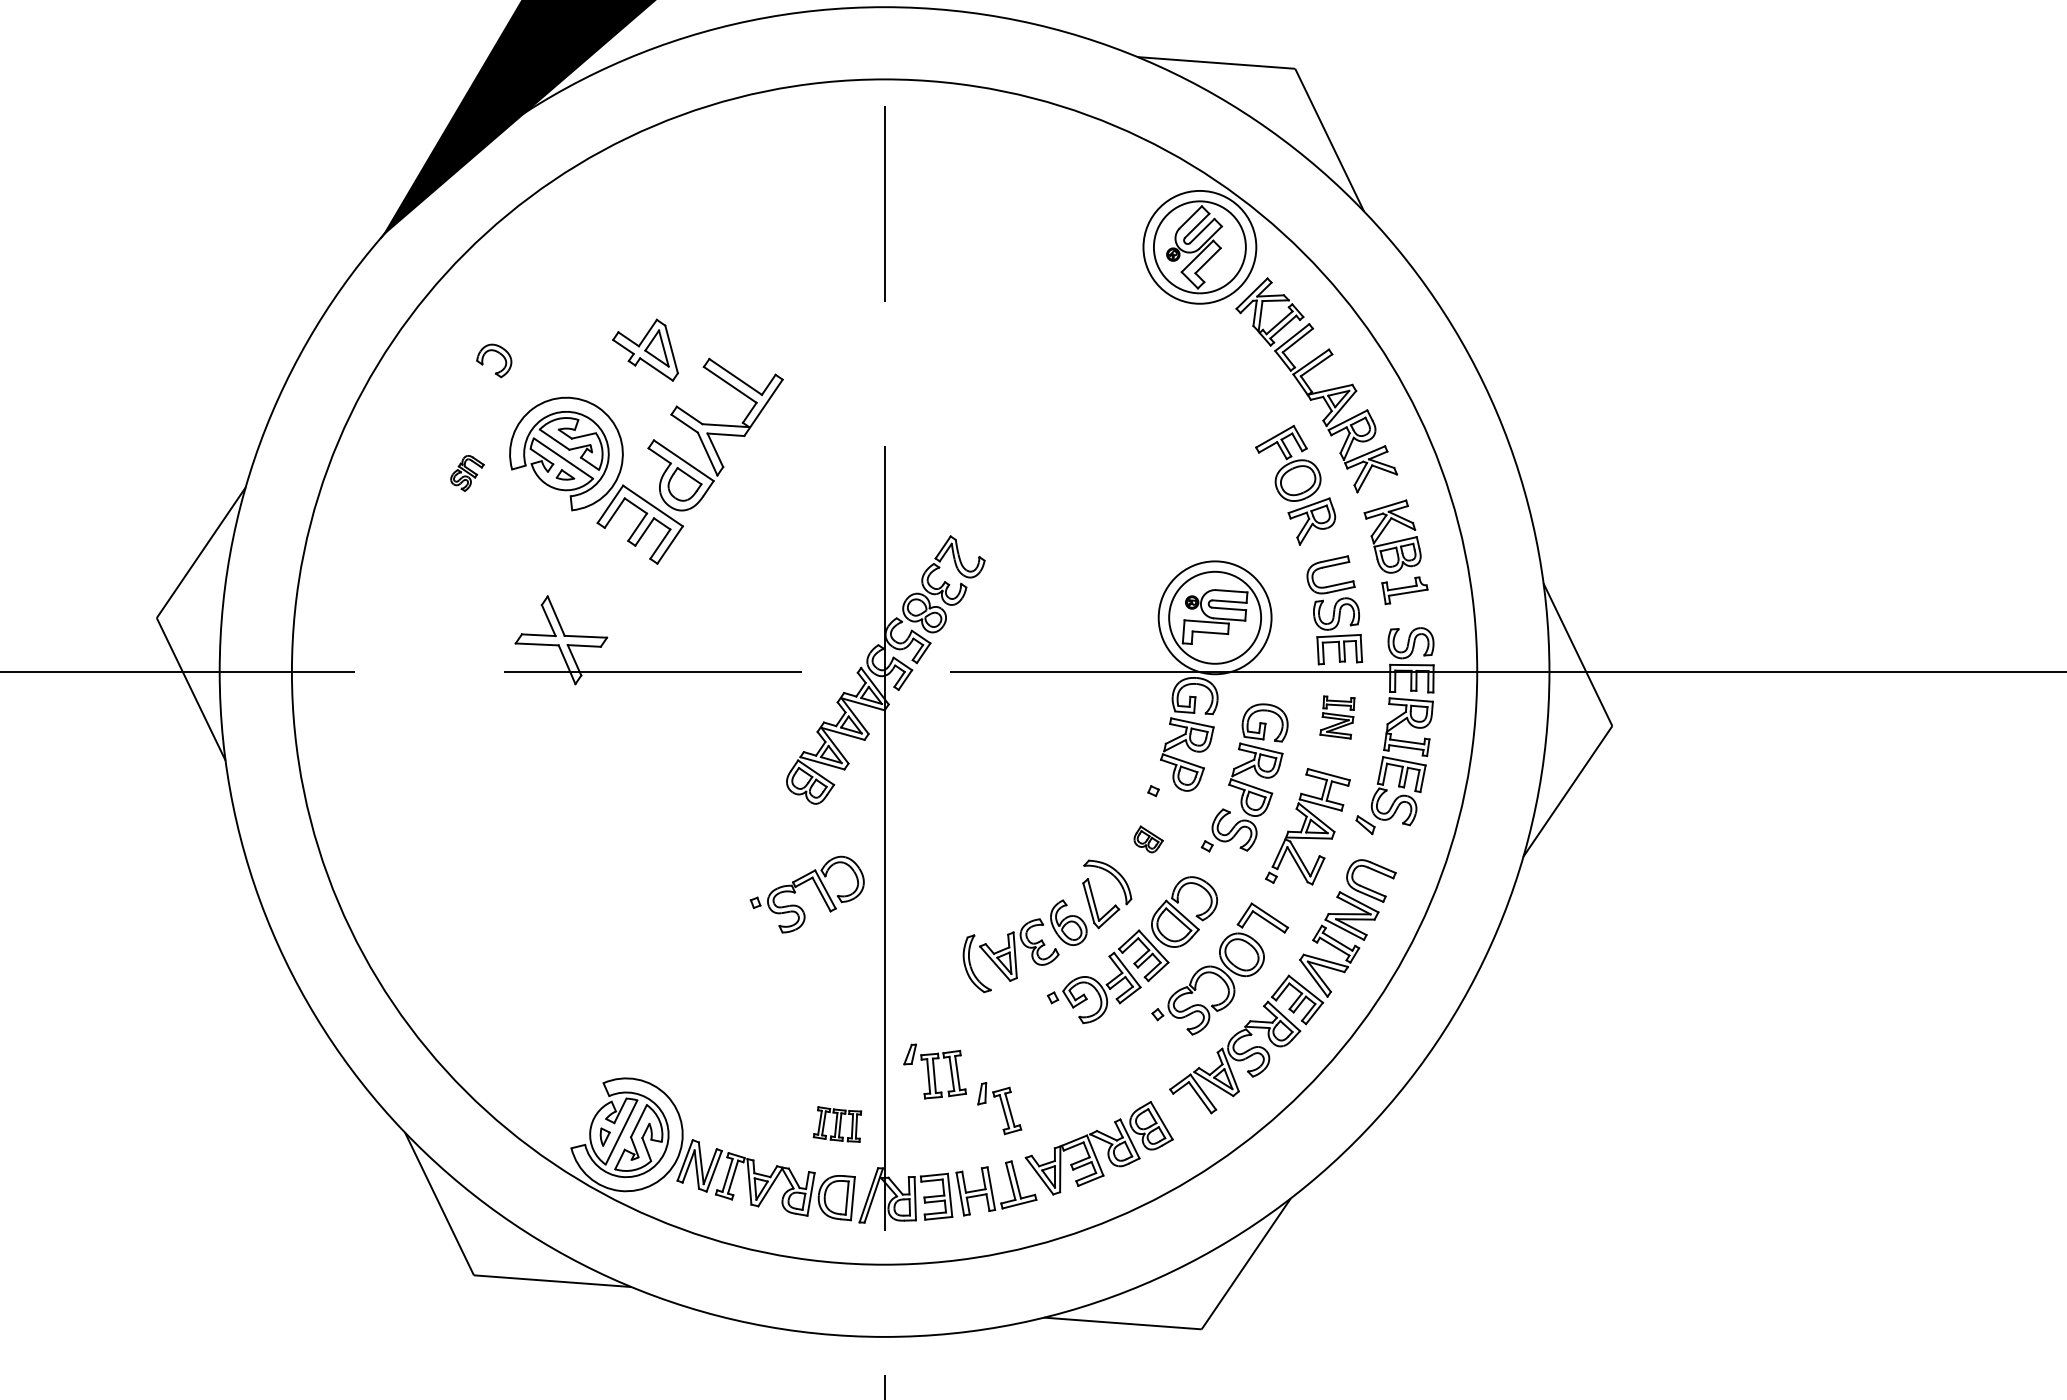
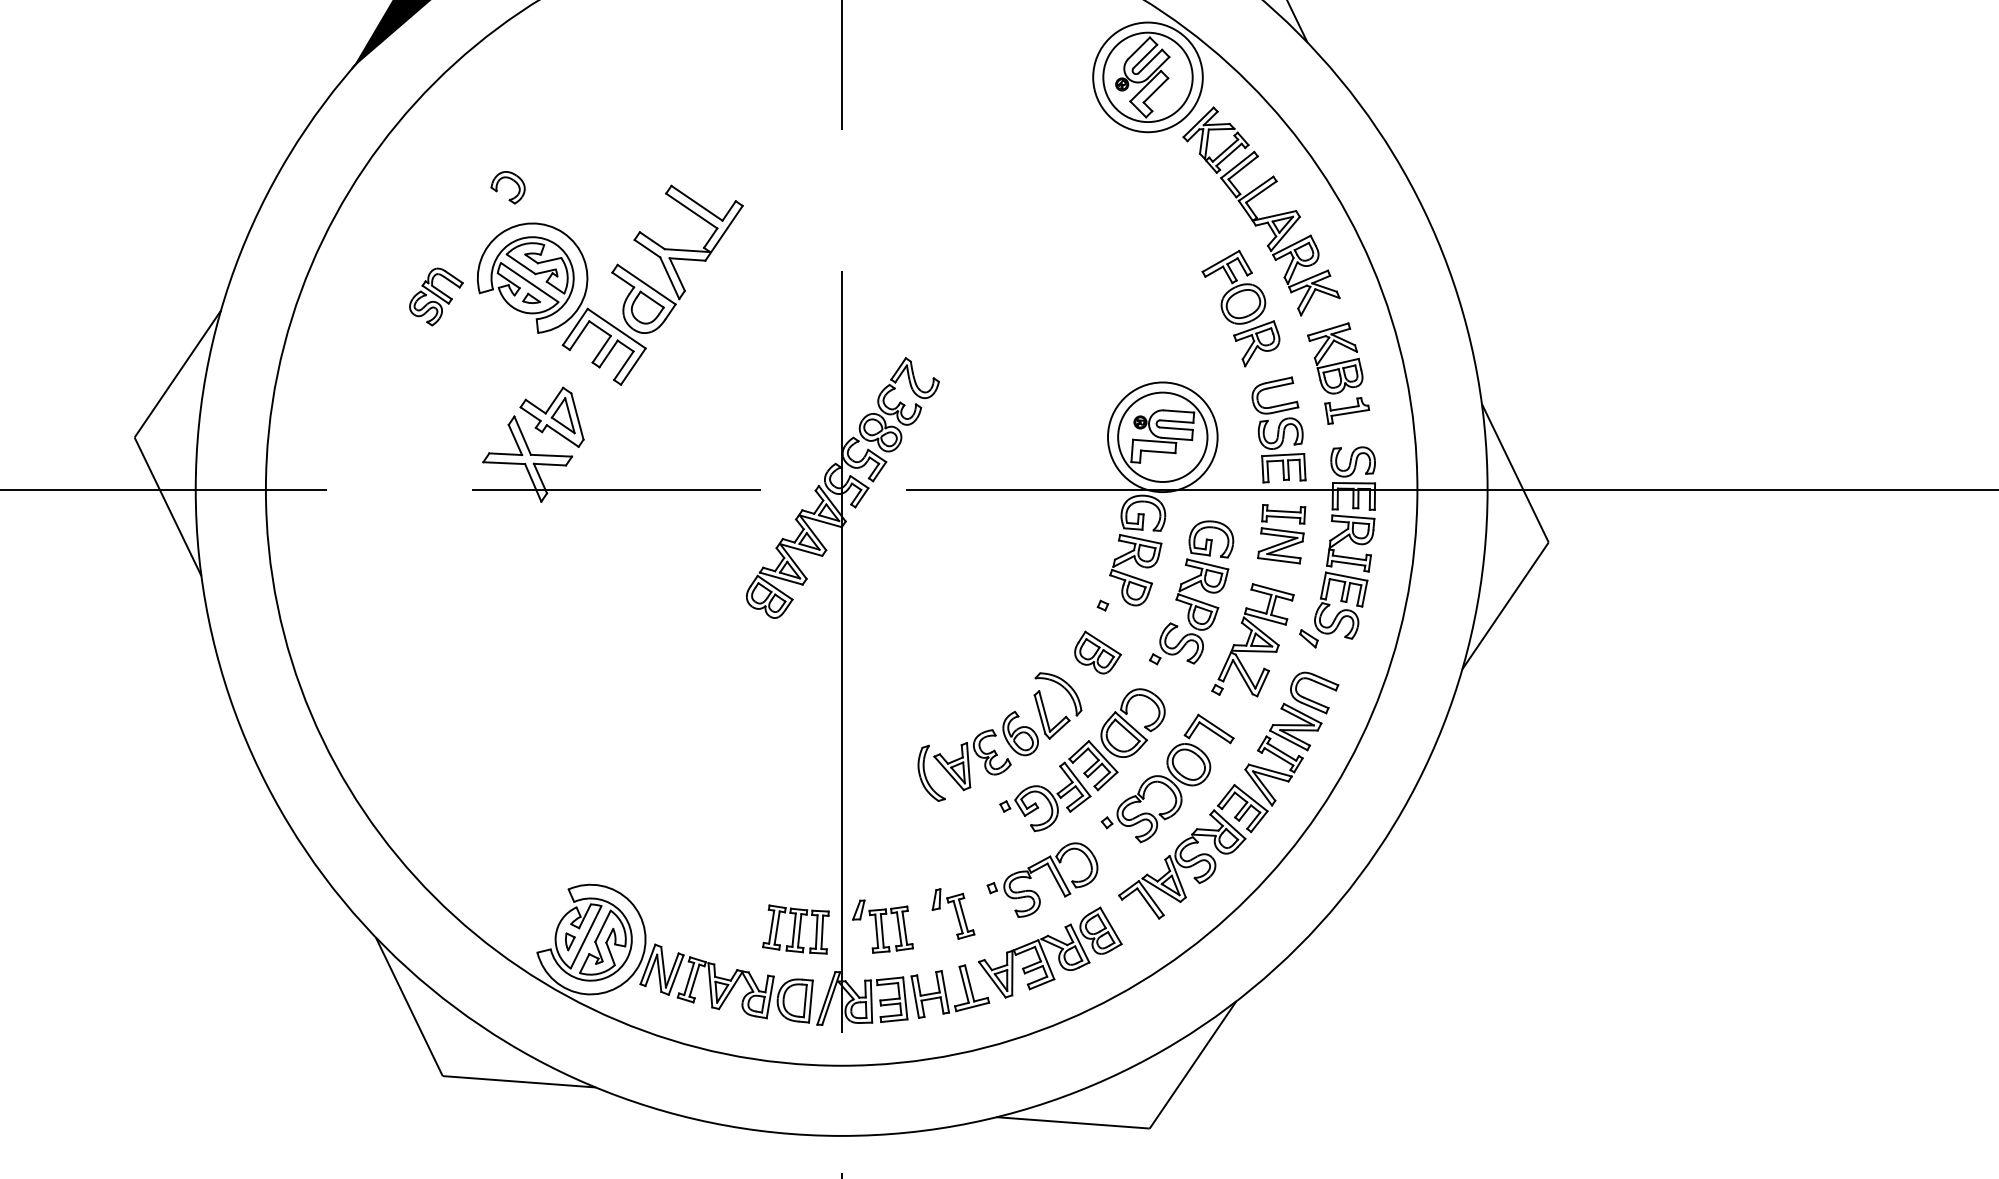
part: (645, 349) -> (552, 416), moved
part: (499, 354) -> (513, 181), moved
part: (467, 473) -> (436, 297), size x1.67
part: (1337, 717) -> (1281, 534), size x1.43
part: (1148, 839) -> (1098, 652), size x1.67
part: (796, 892) -> (1032, 878), moved
part: (934, 1071) -> (882, 926), moved
part: (837, 1124) -> (795, 929), size x1.43

